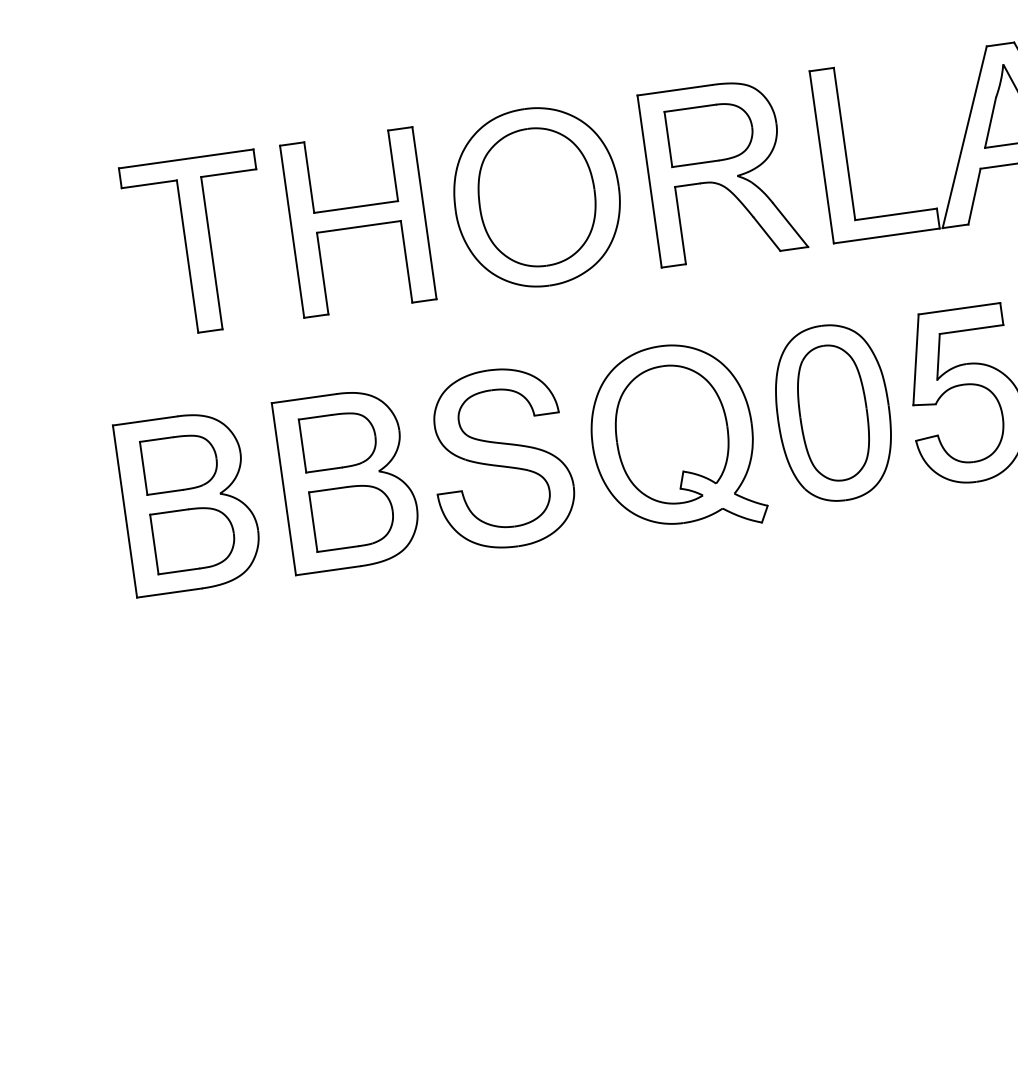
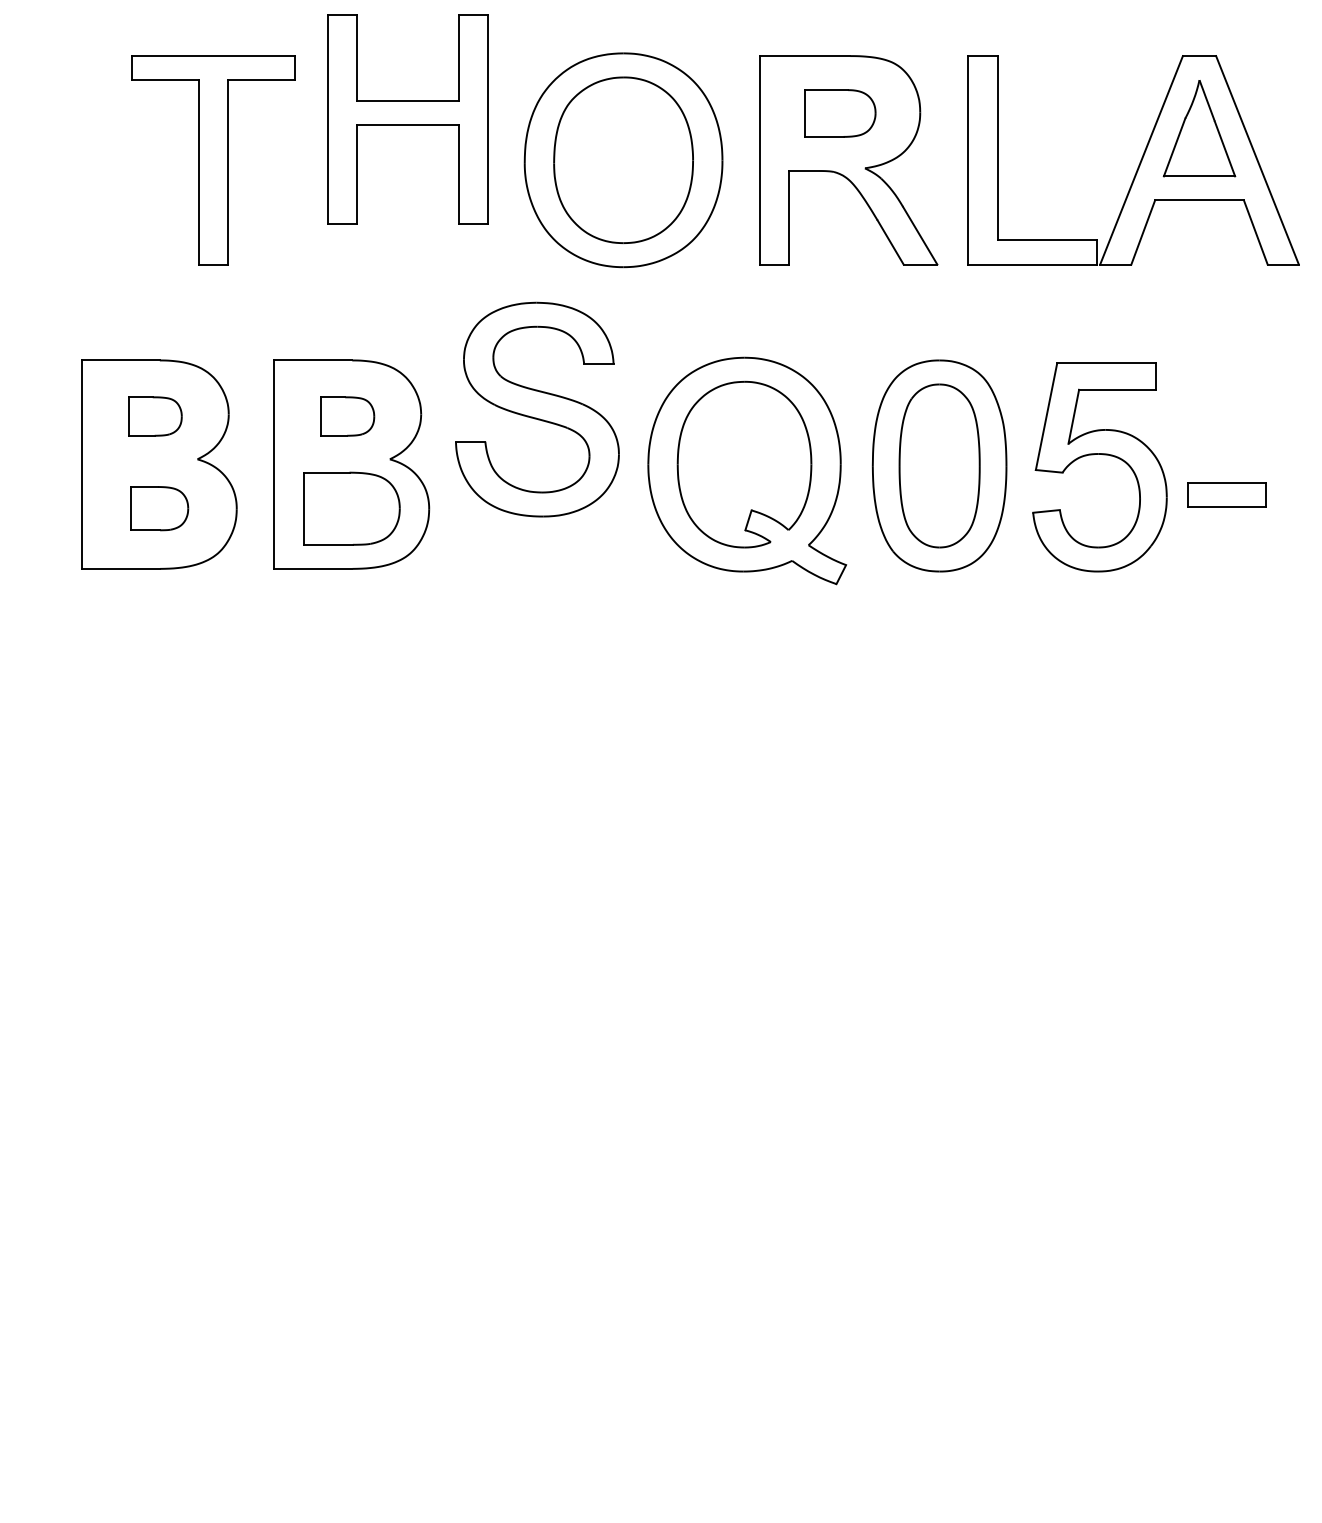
part: (709, 133) -> (839, 113), size x0.7
part: (357, 222) -> (407, 119), moved
part: (338, 440) -> (347, 416), size x0.6
part: (501, 458) -> (537, 409), moved
part: (180, 463) -> (155, 416), size x0.6
part: (194, 538) -> (159, 508), size x0.6

